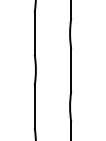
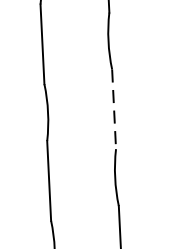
line: (71, 70) -> (114, 109), solid -> dashed

